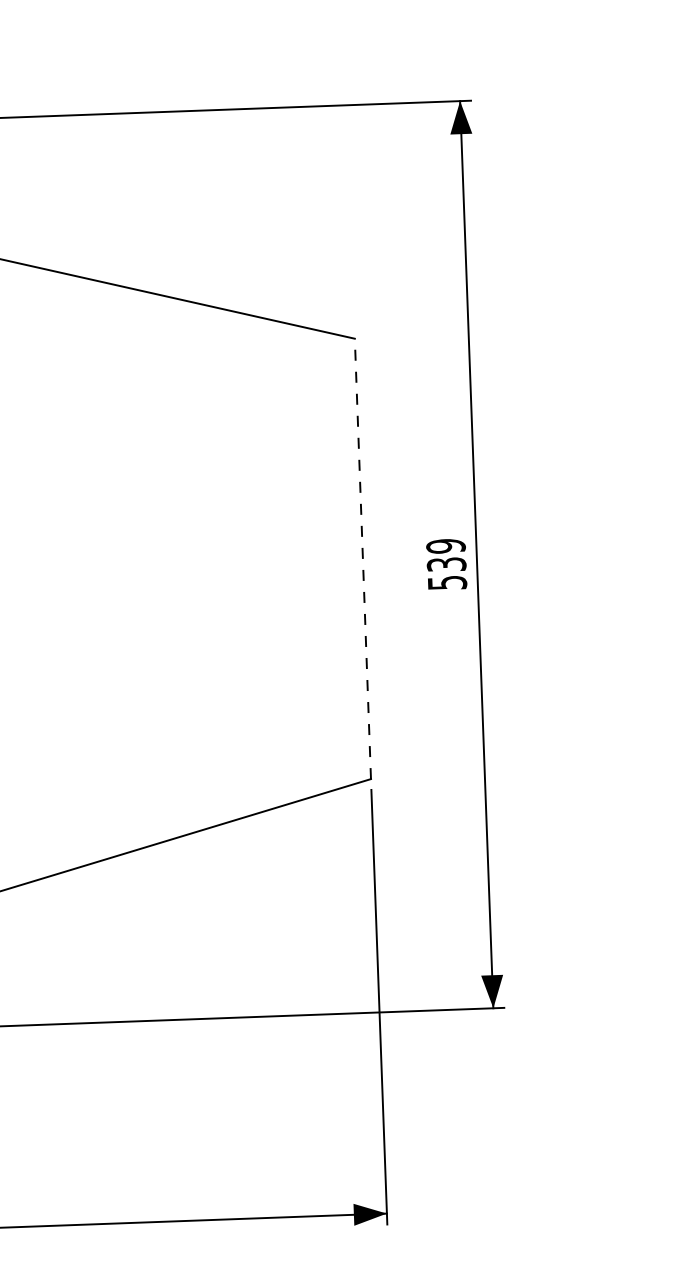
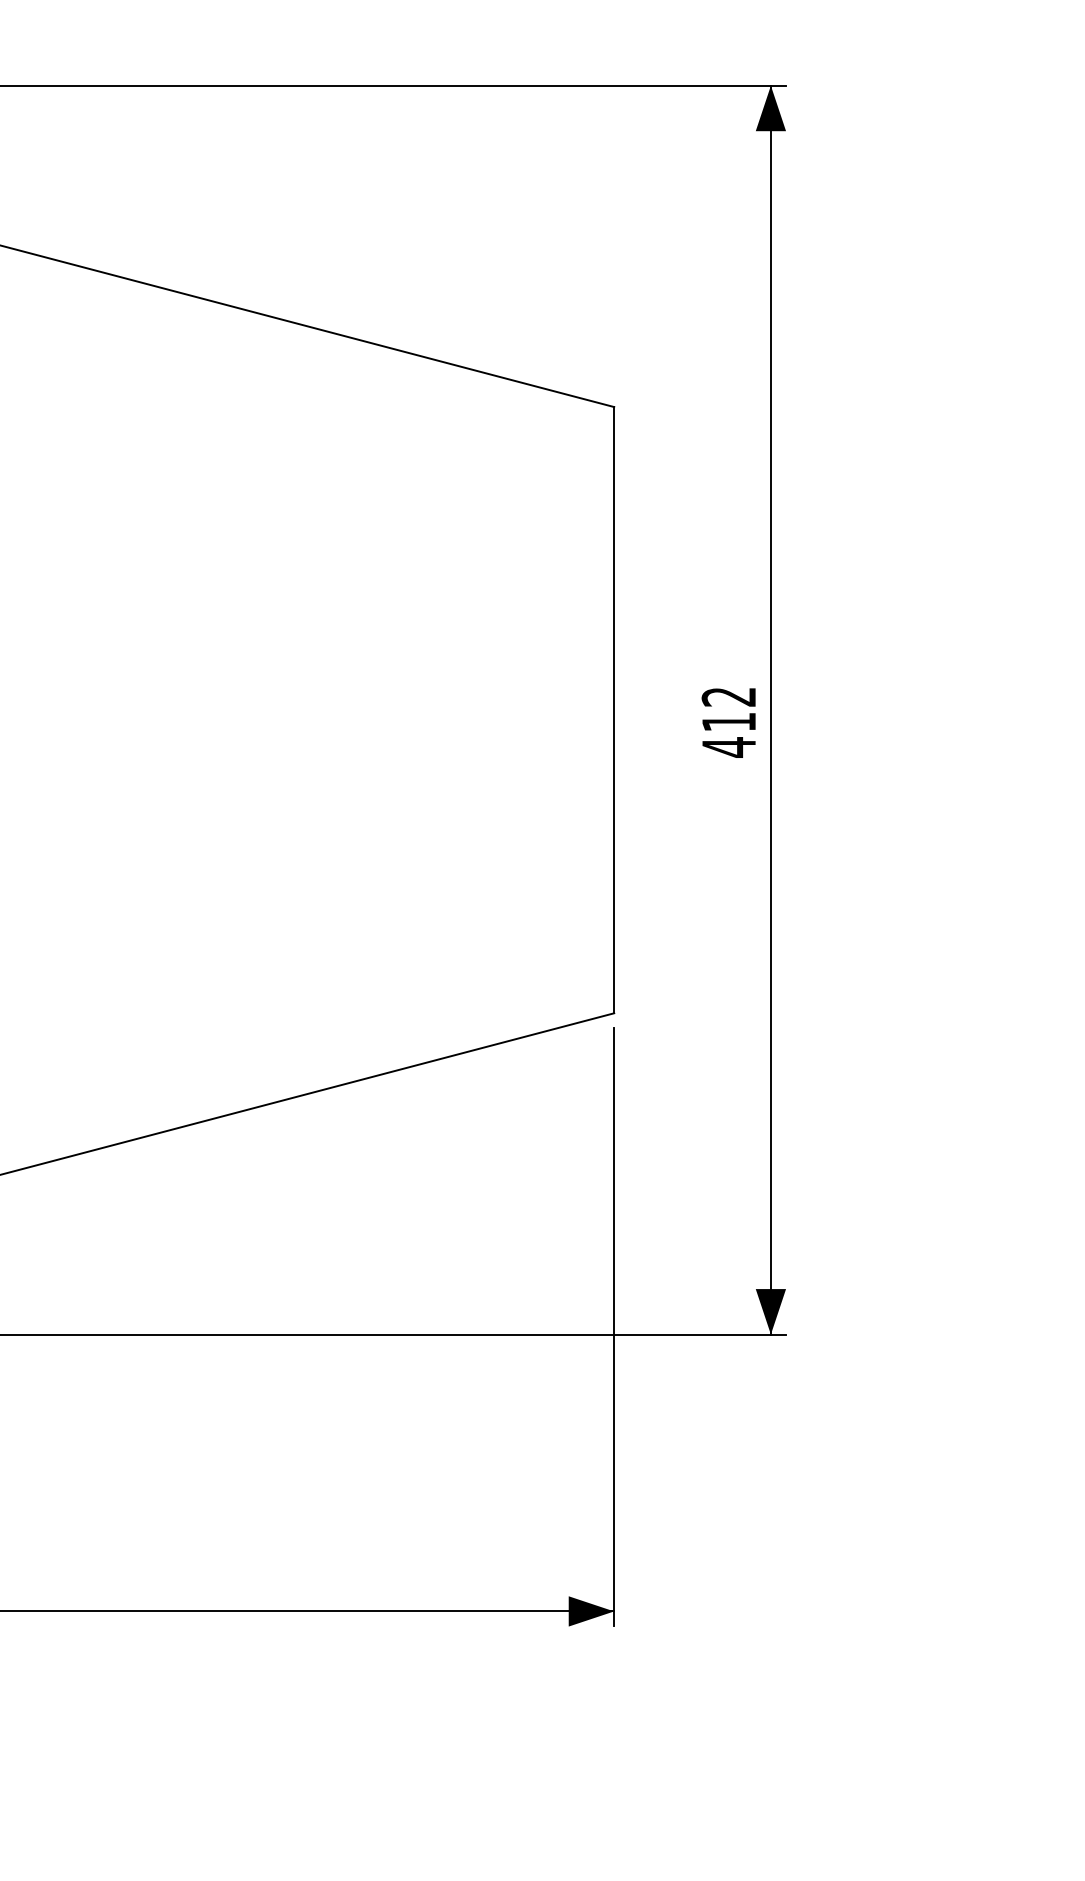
line: (363, 558) -> (614, 709), dashed -> solid
text: (446, 564) -> (728, 722), 539 -> 412

